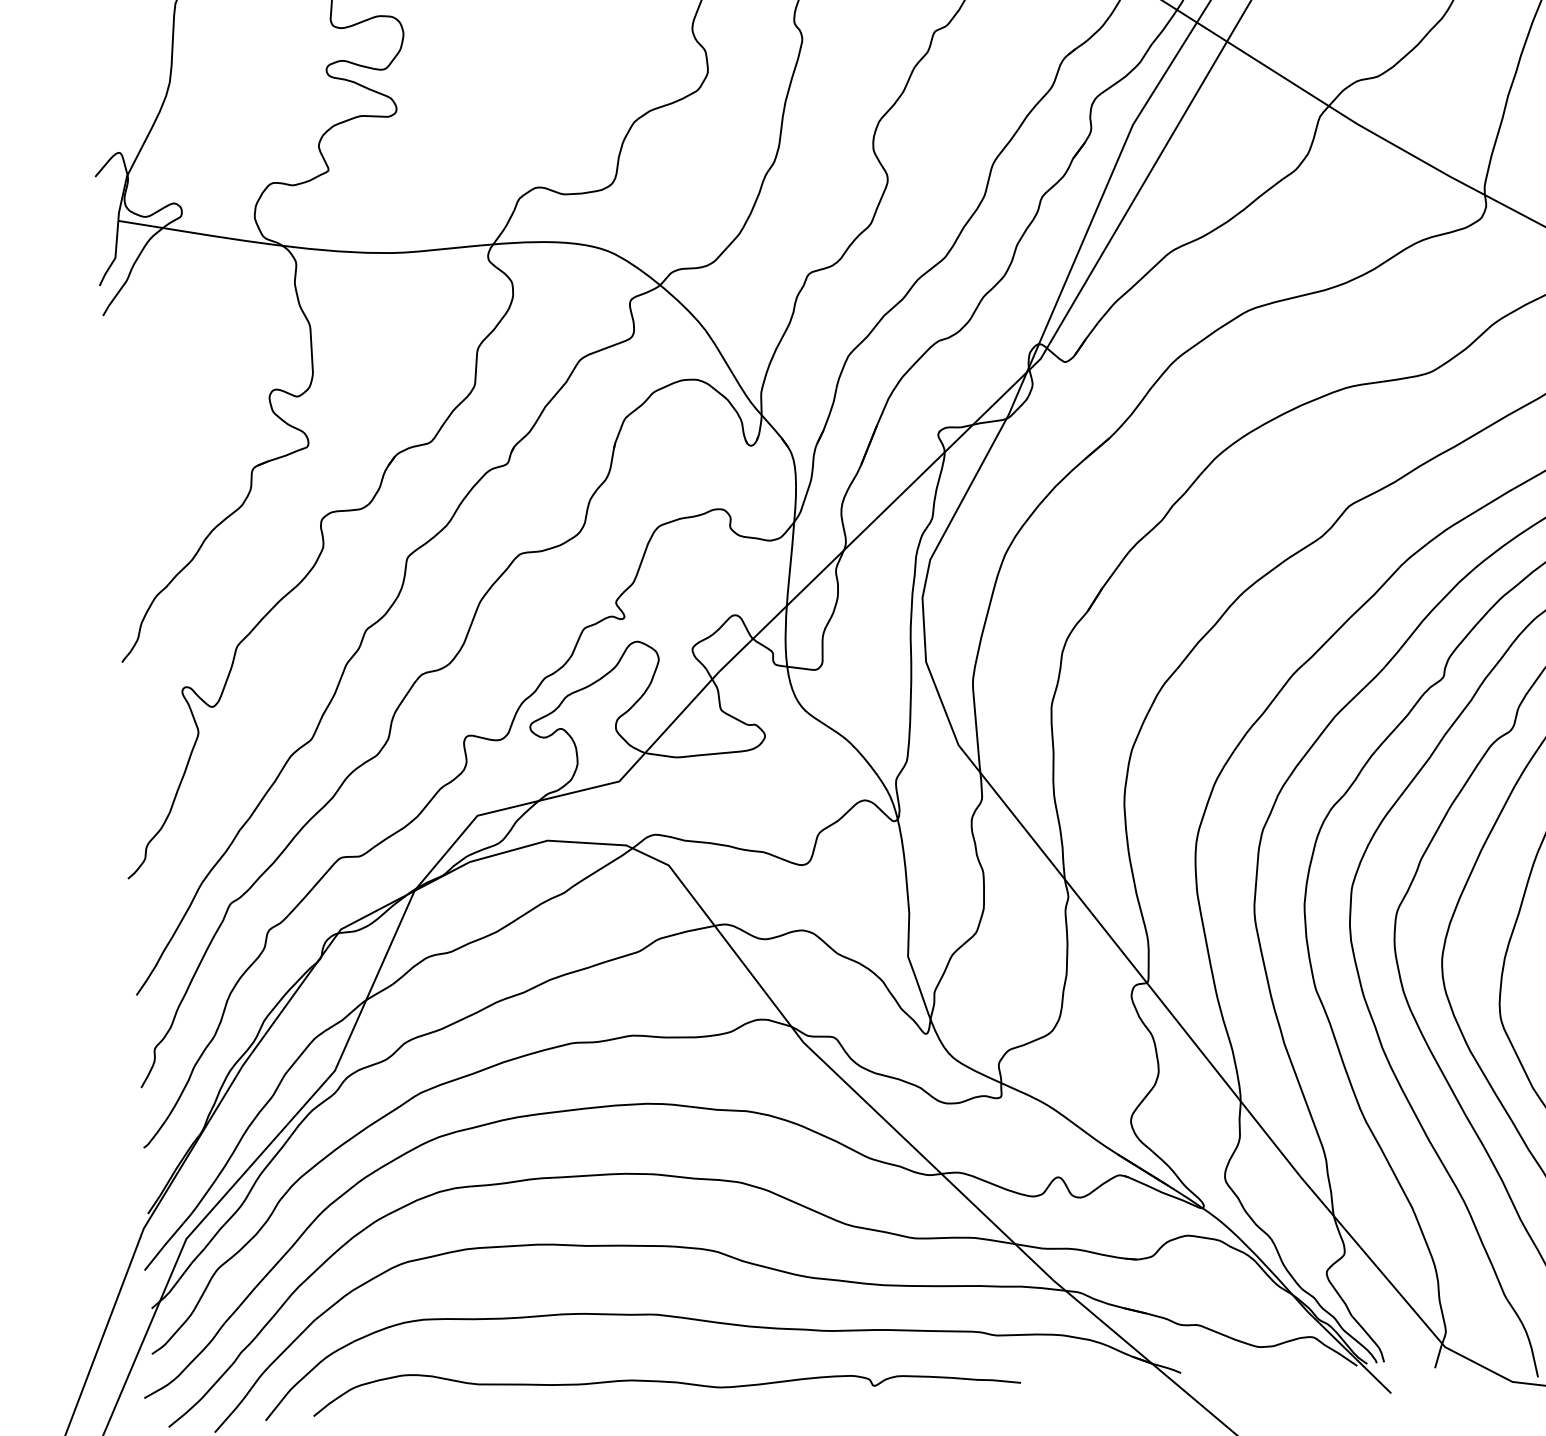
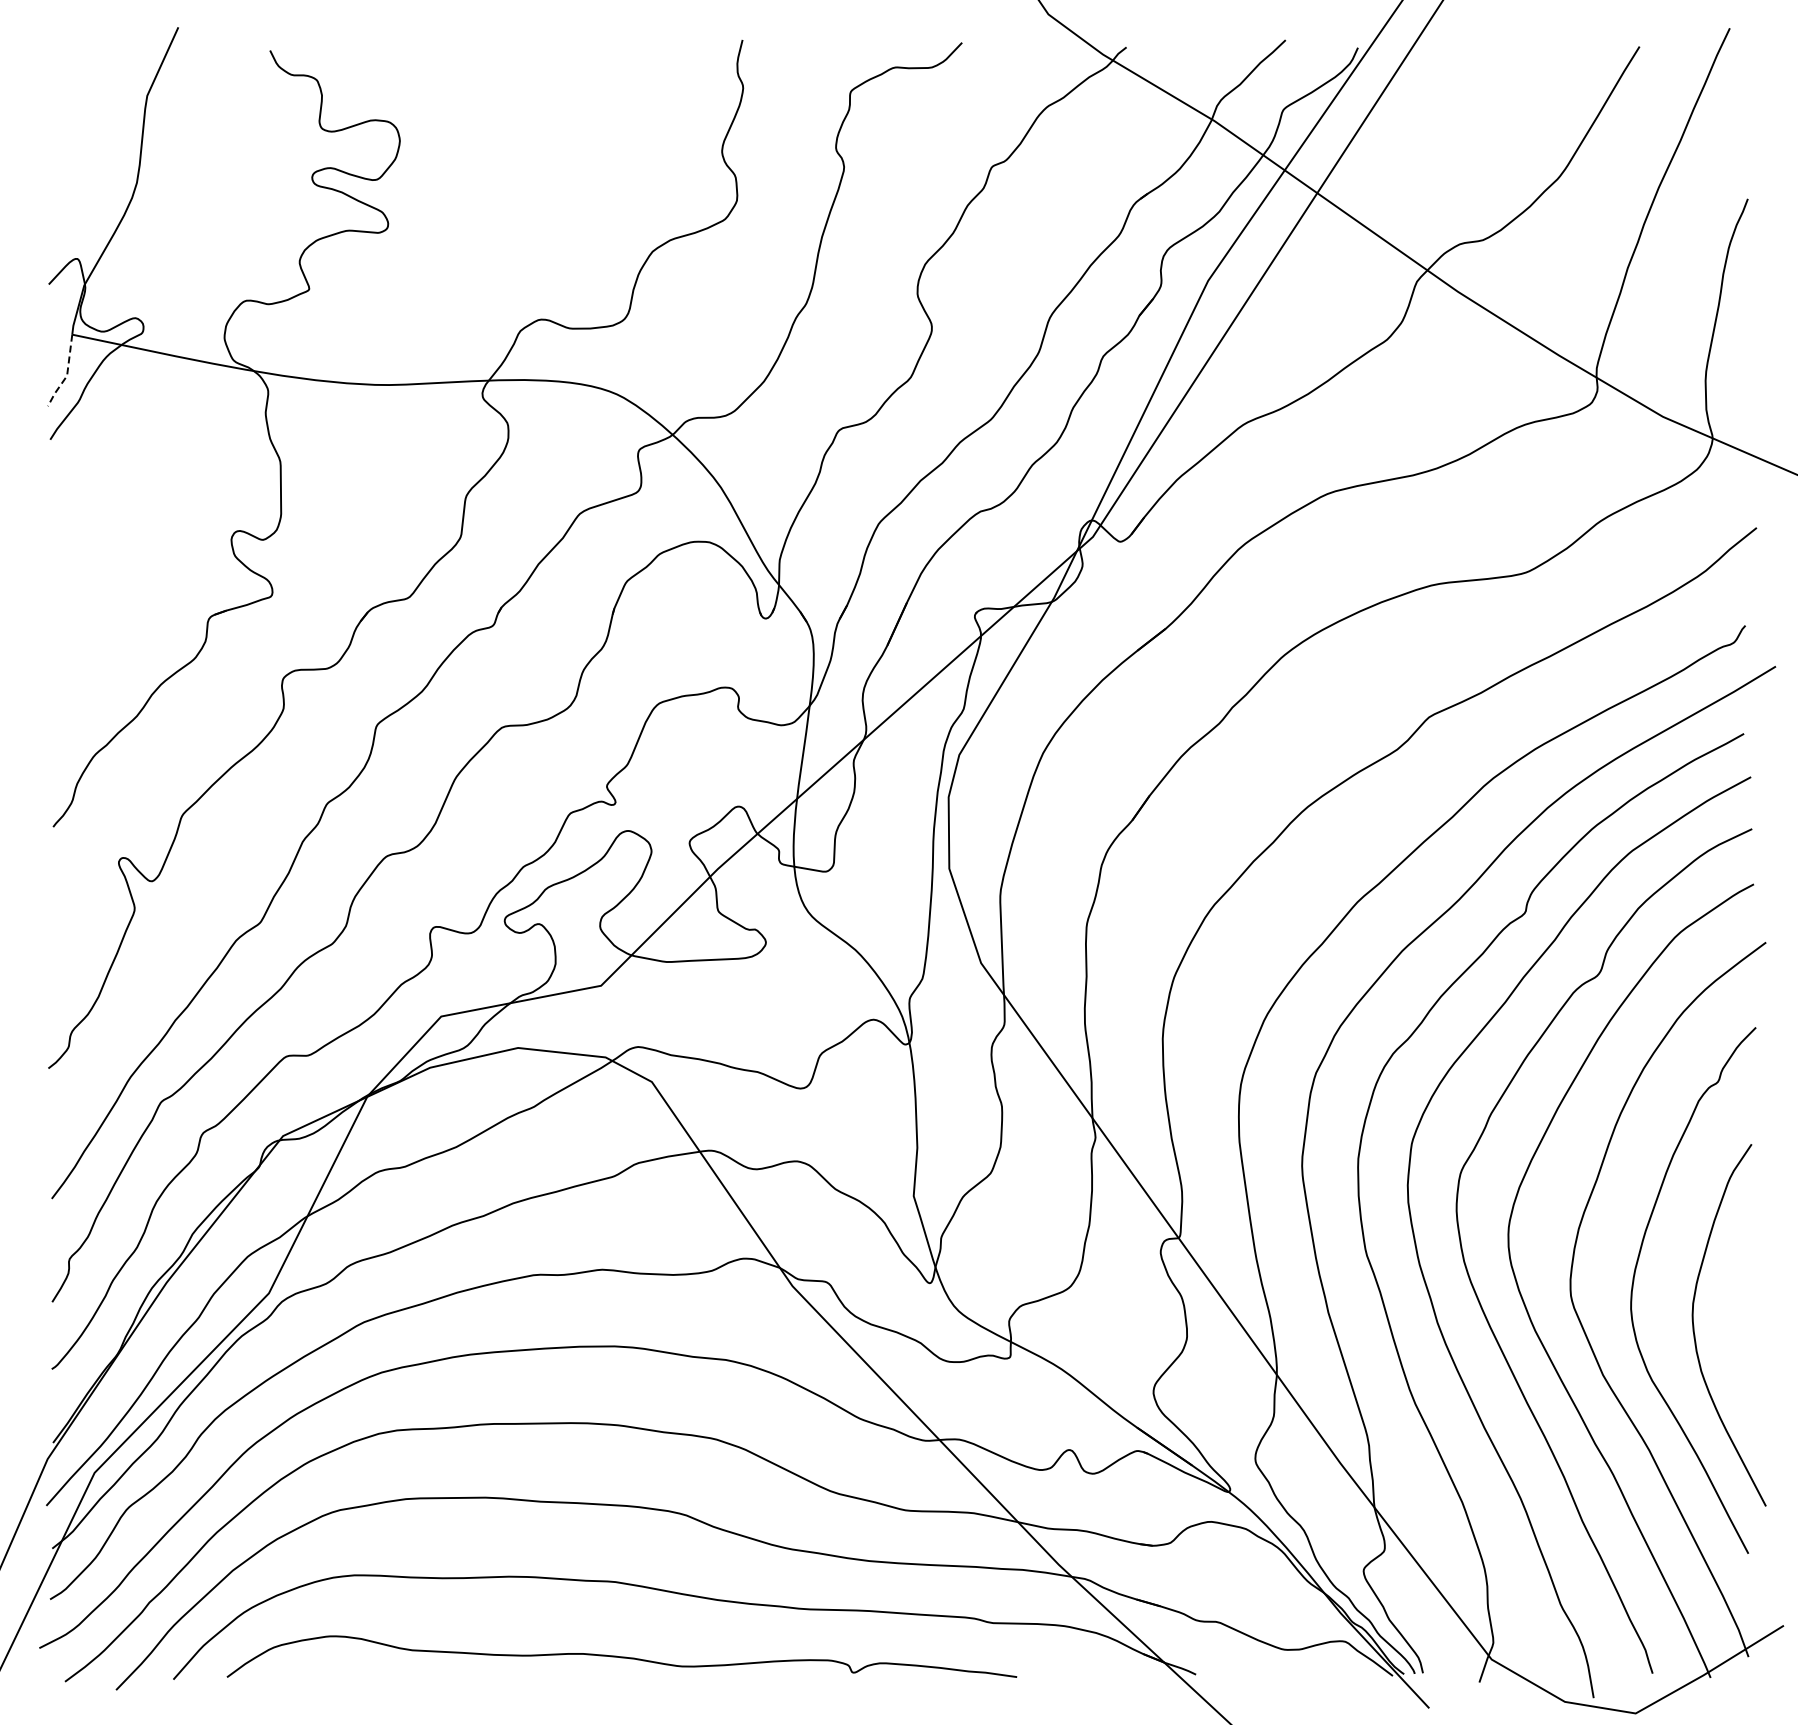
line: (115, 256) -> (67, 374), solid -> dashed

